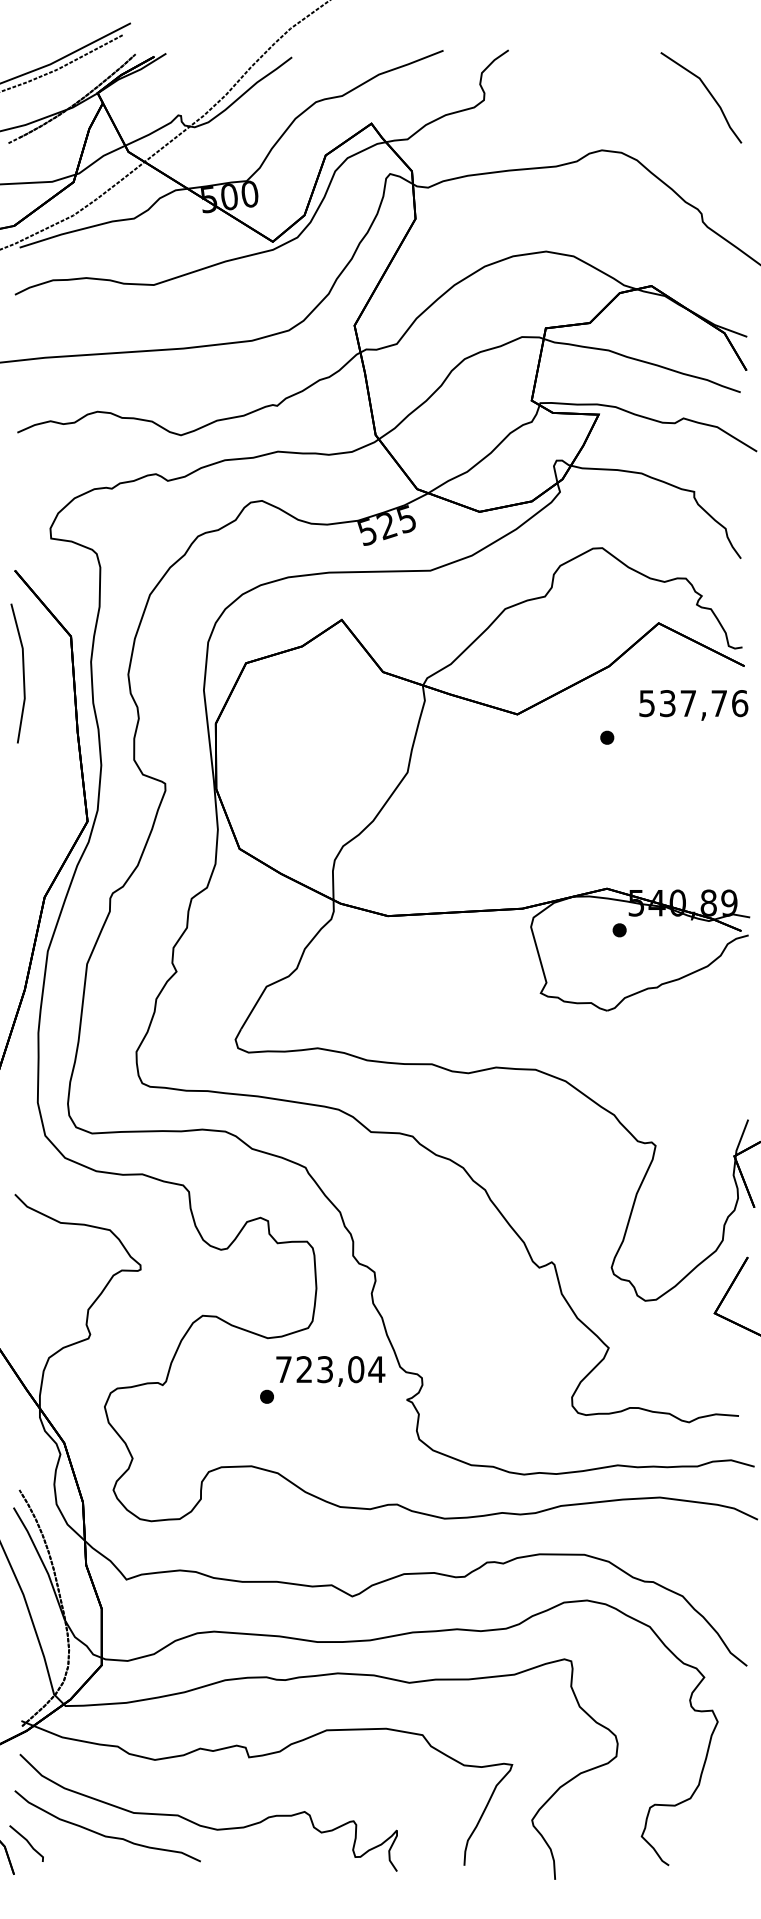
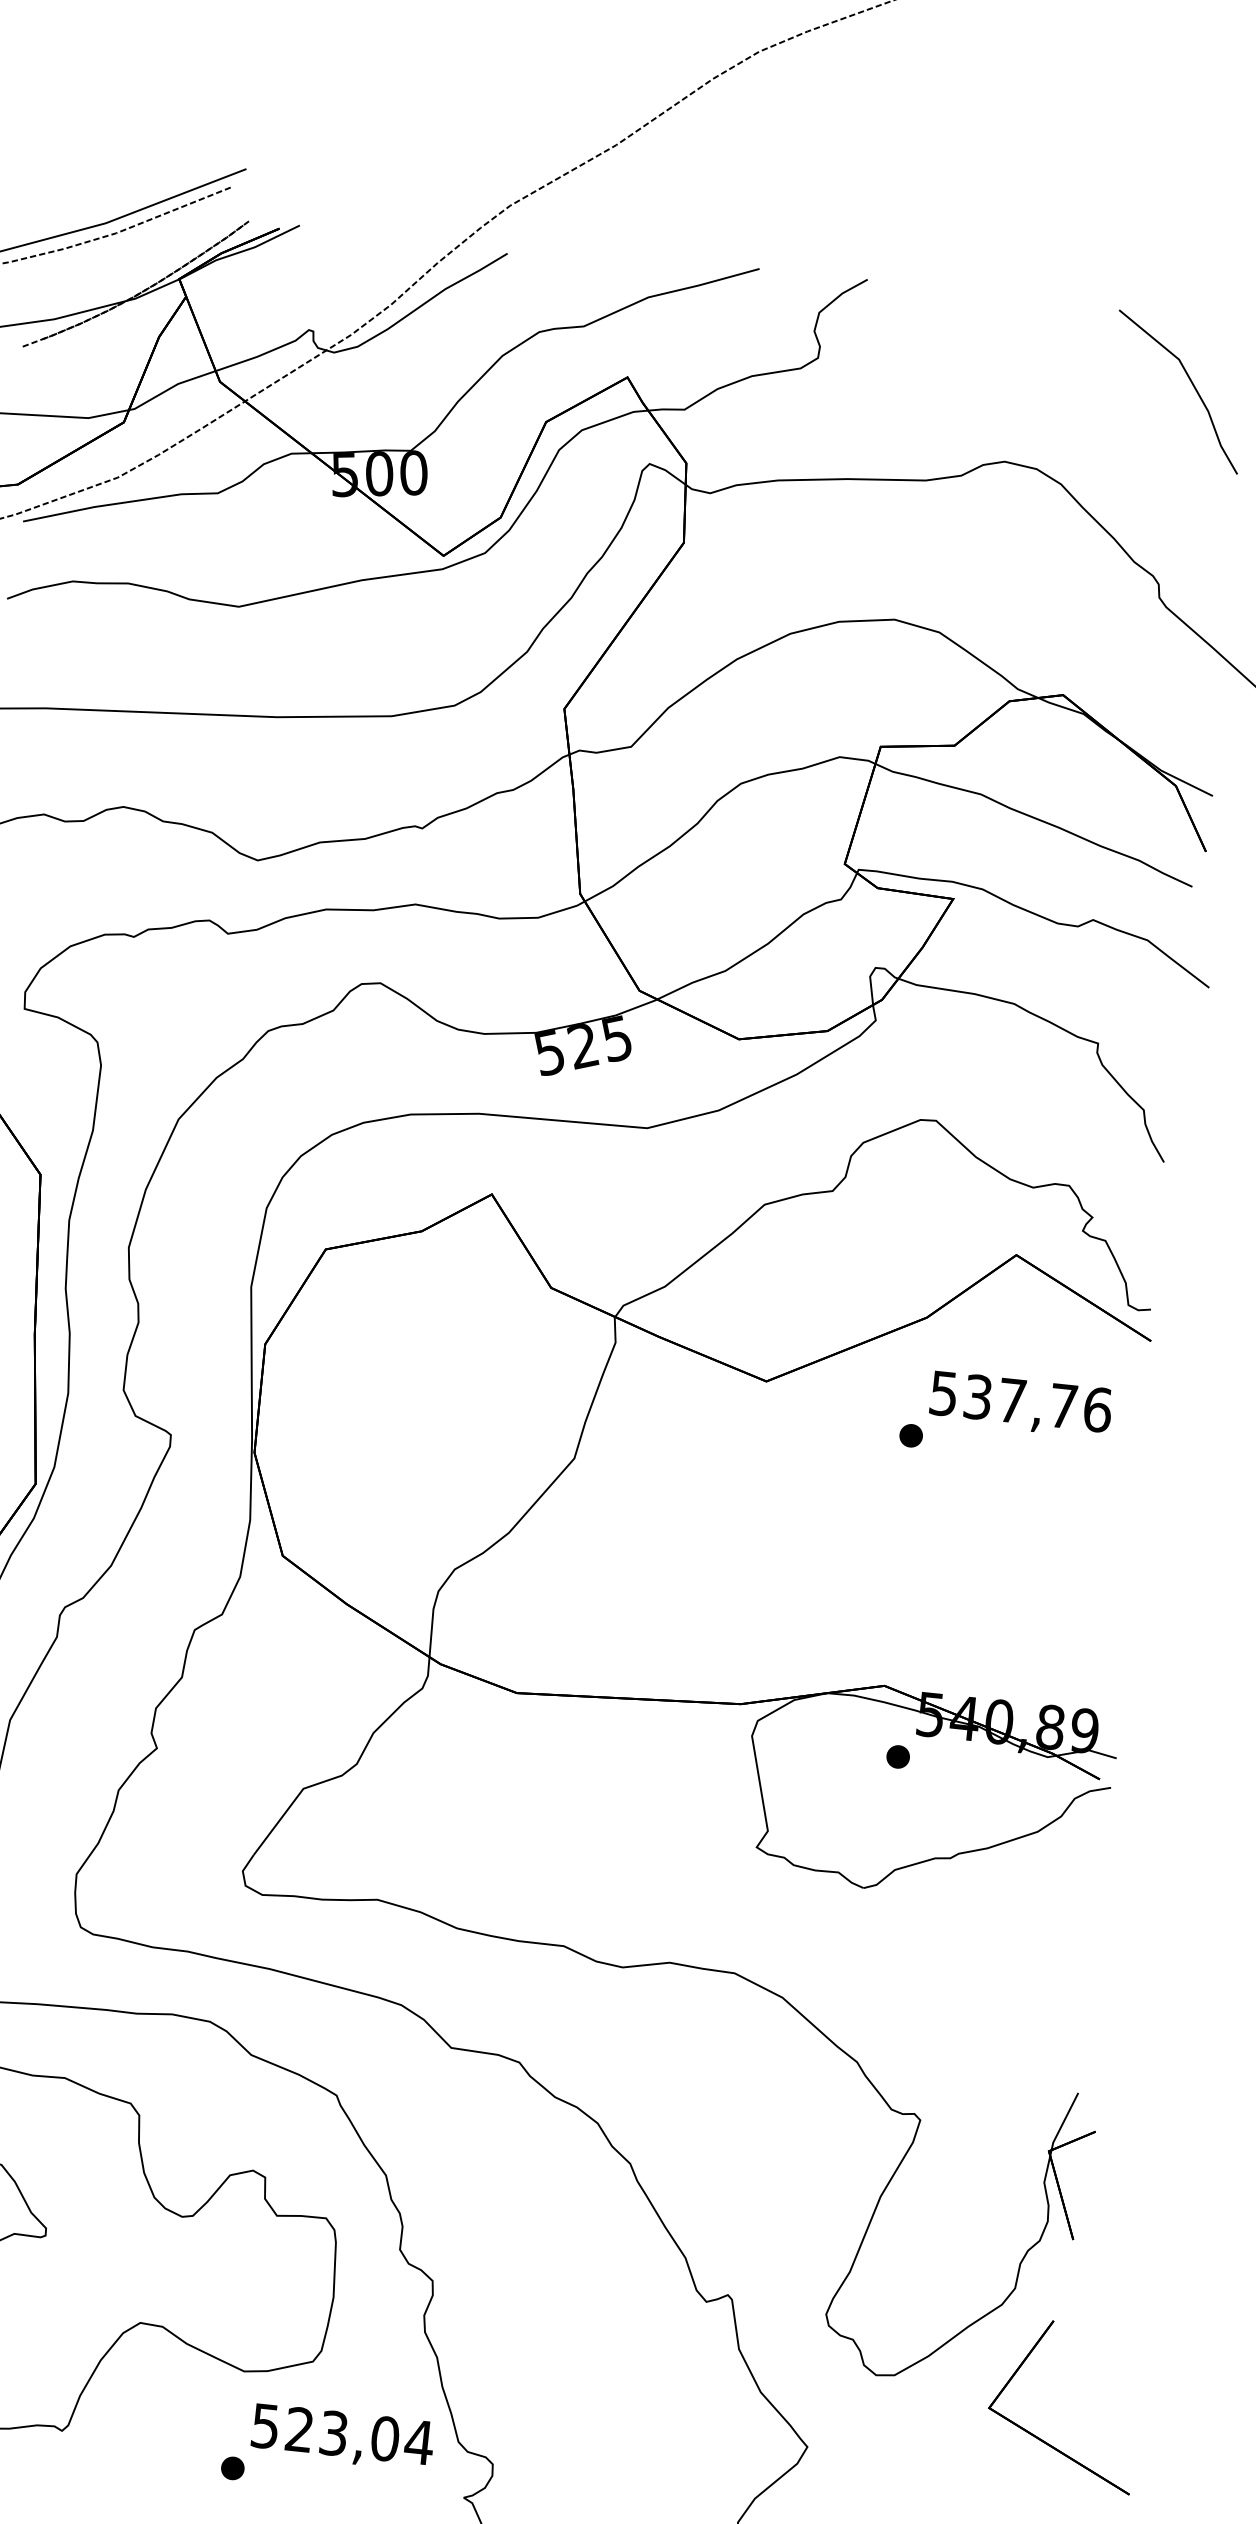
text: (693, 705) -> (1020, 1404), moved
text: (283, 1369) -> (264, 2425), 723,04 -> 523,04

